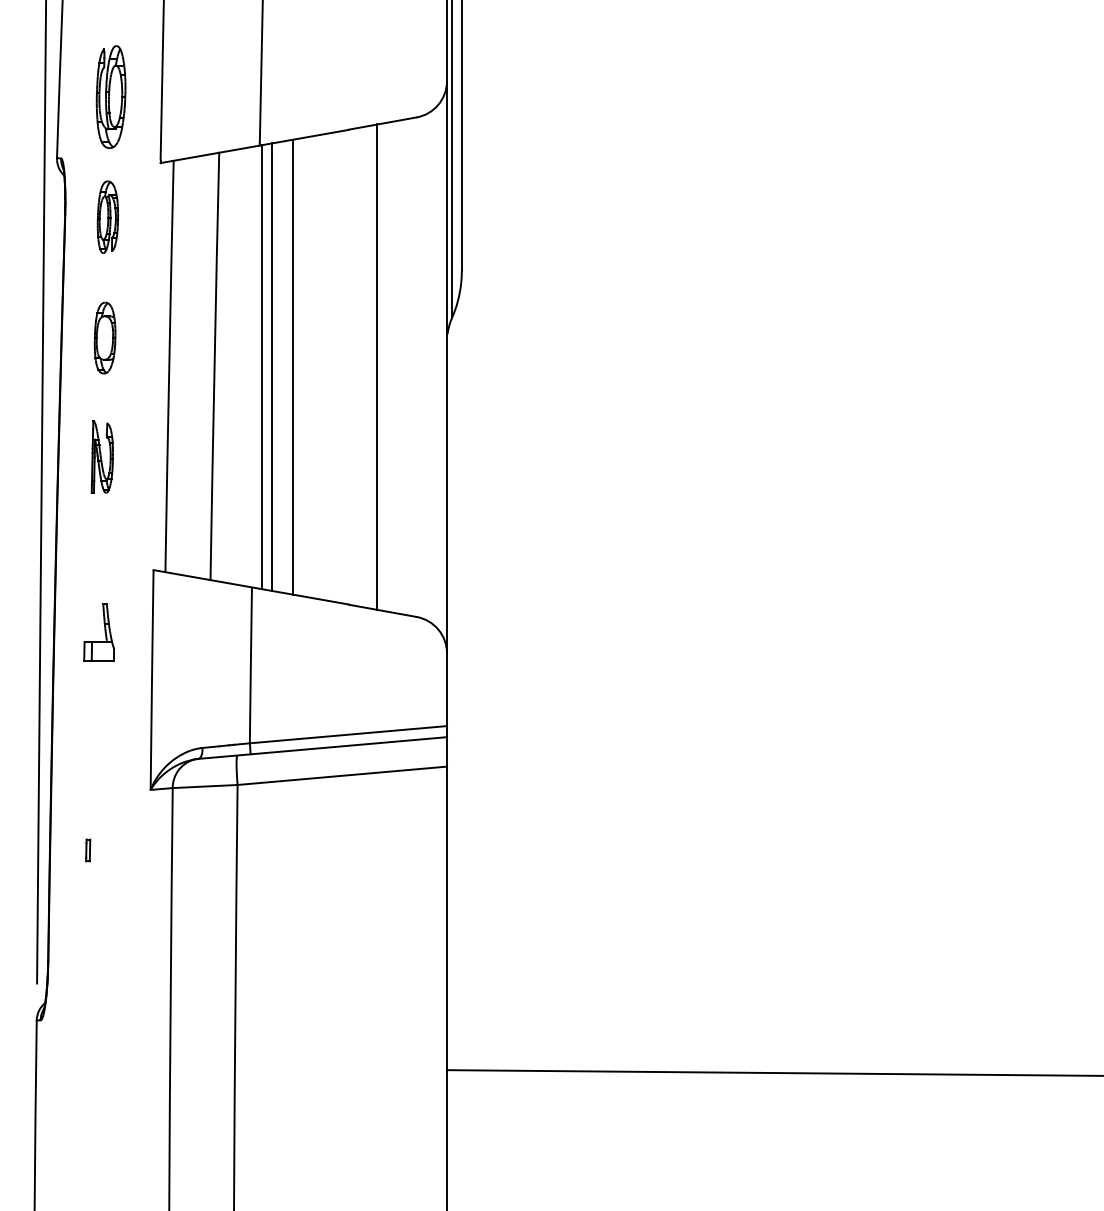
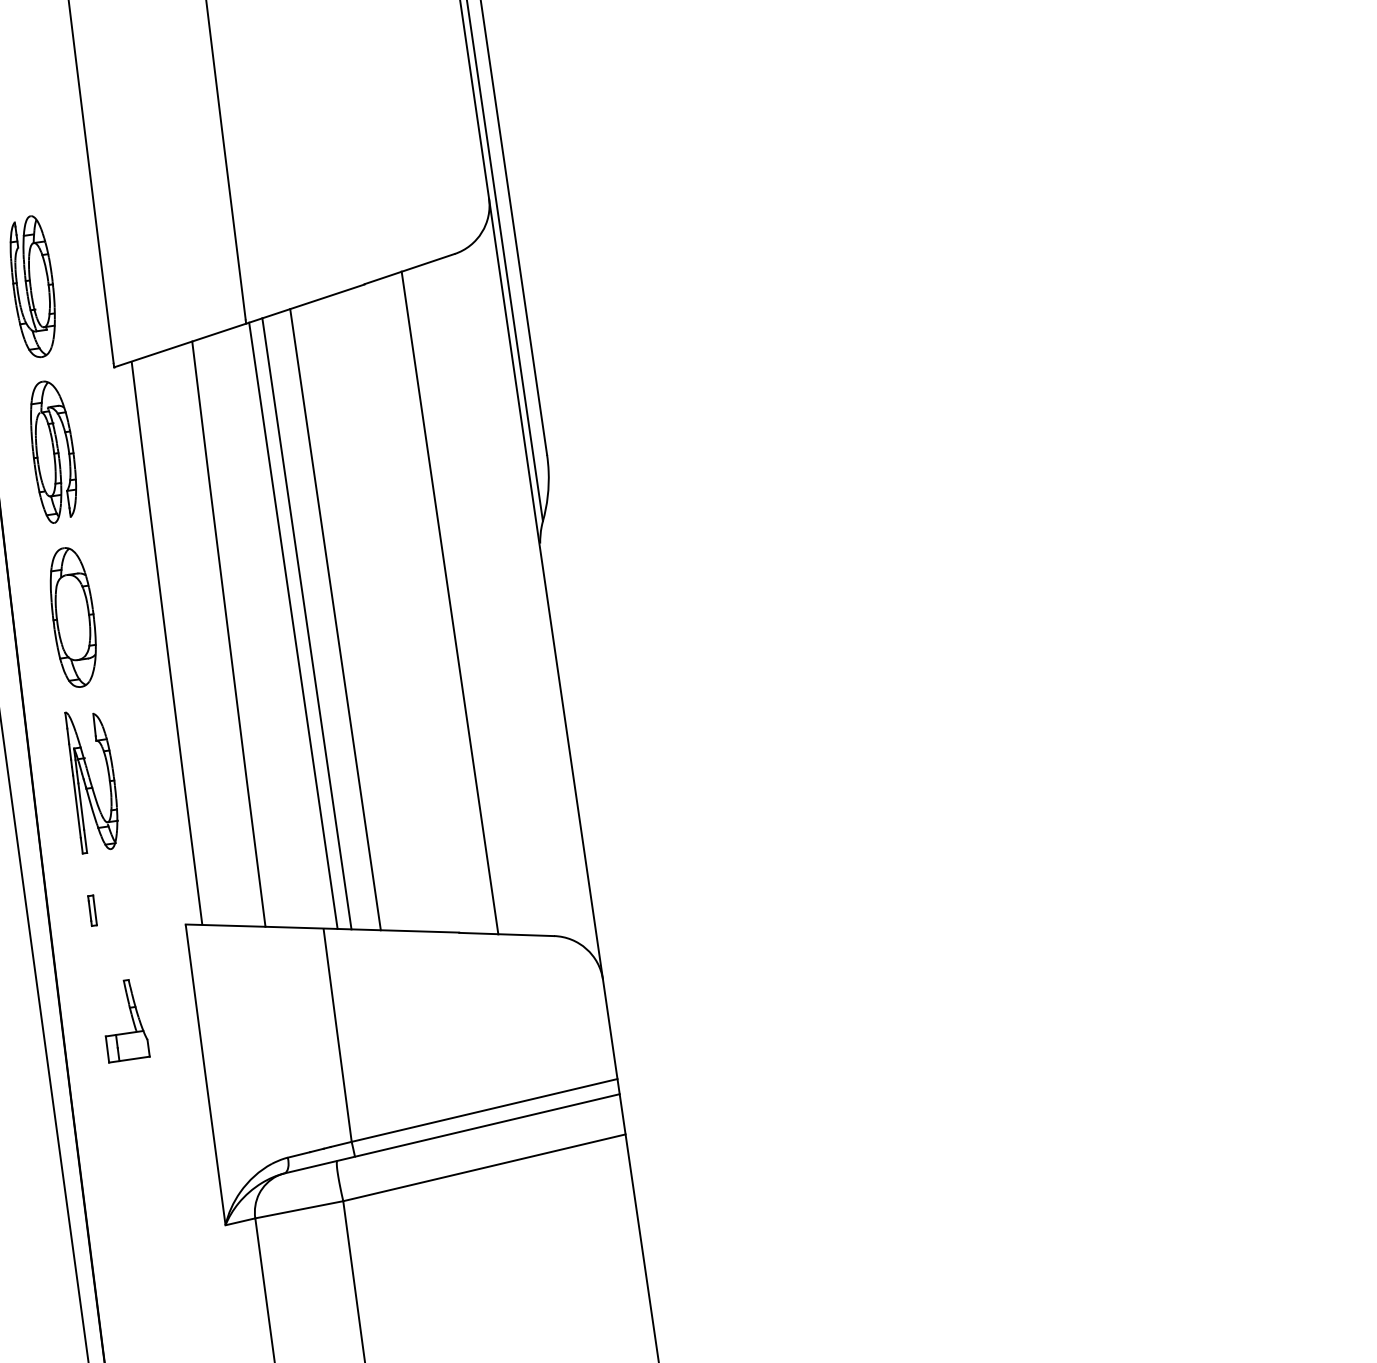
part: (107, 217) -> (52, 452), size x1.43
part: (104, 337) -> (72, 616), size x1.43
part: (102, 456) -> (93, 779), size x1.43
part: (88, 850) -> (92, 910), moved

